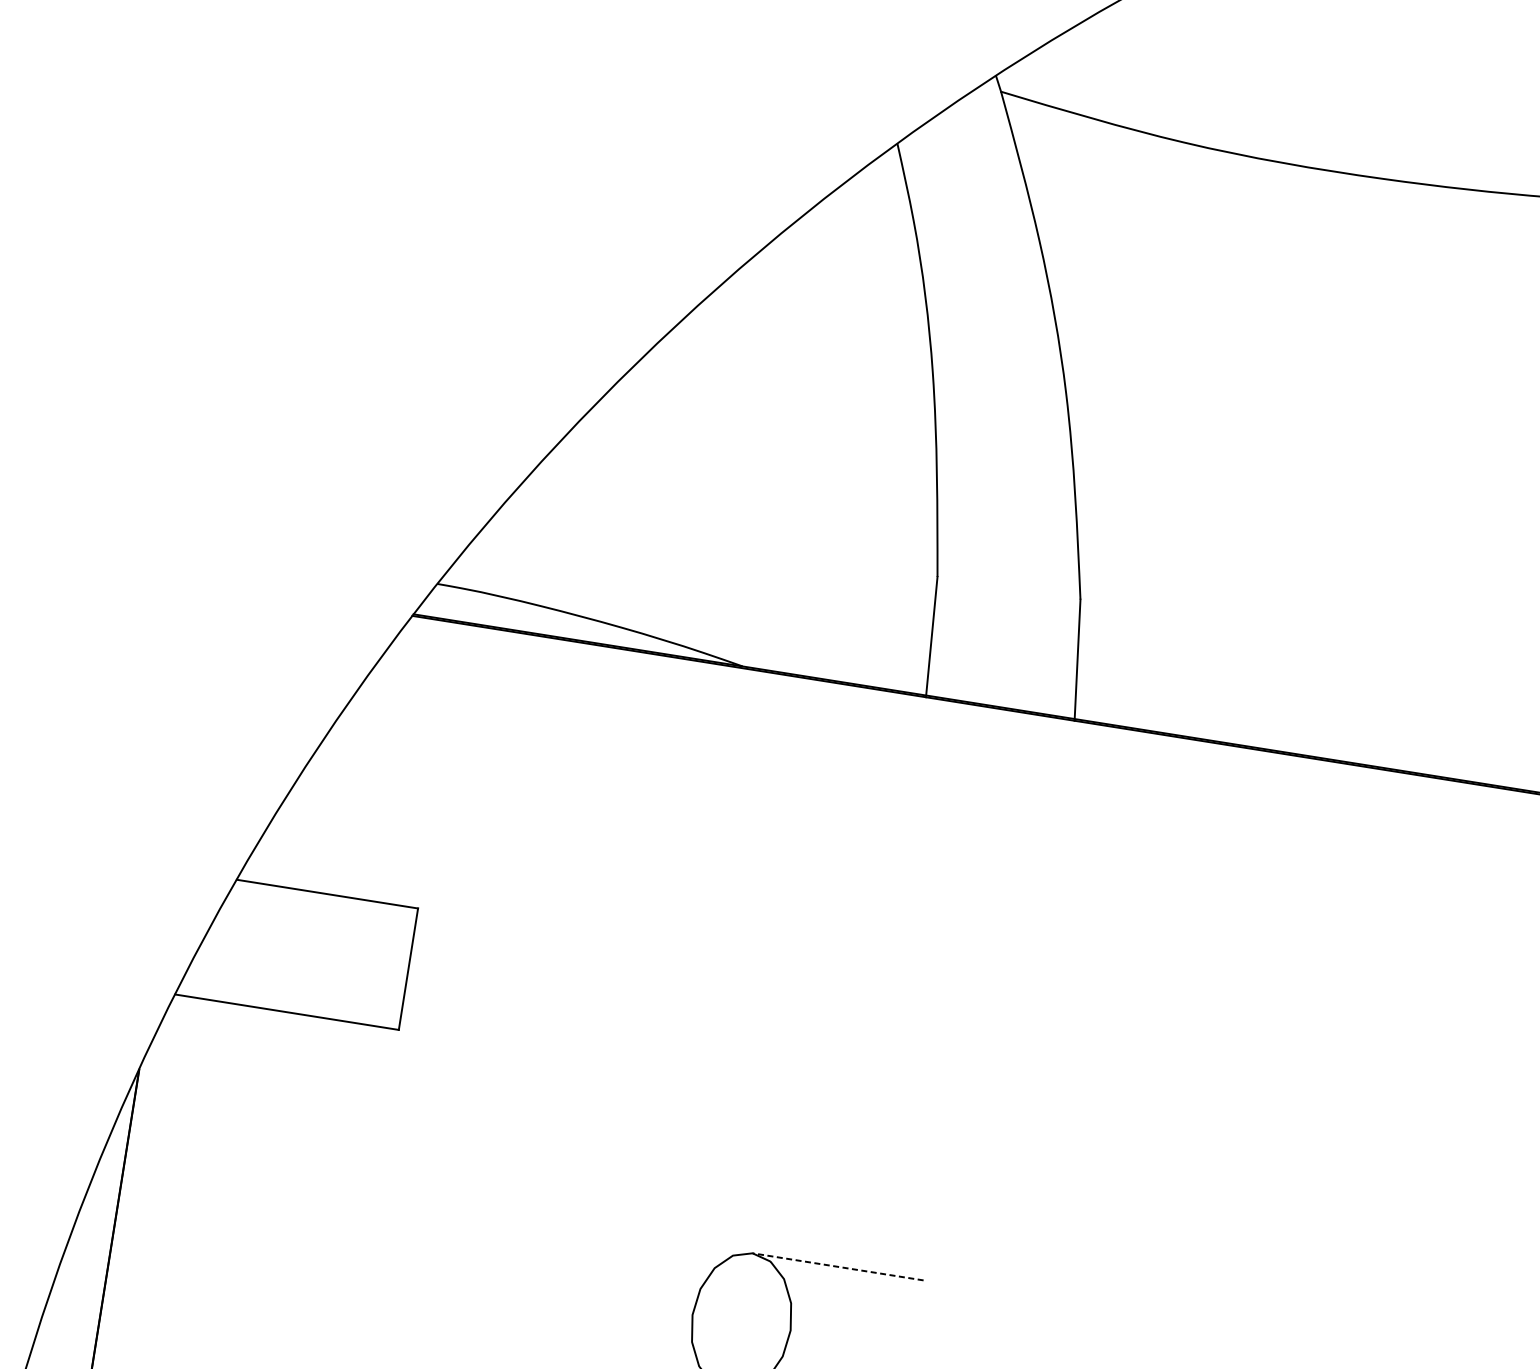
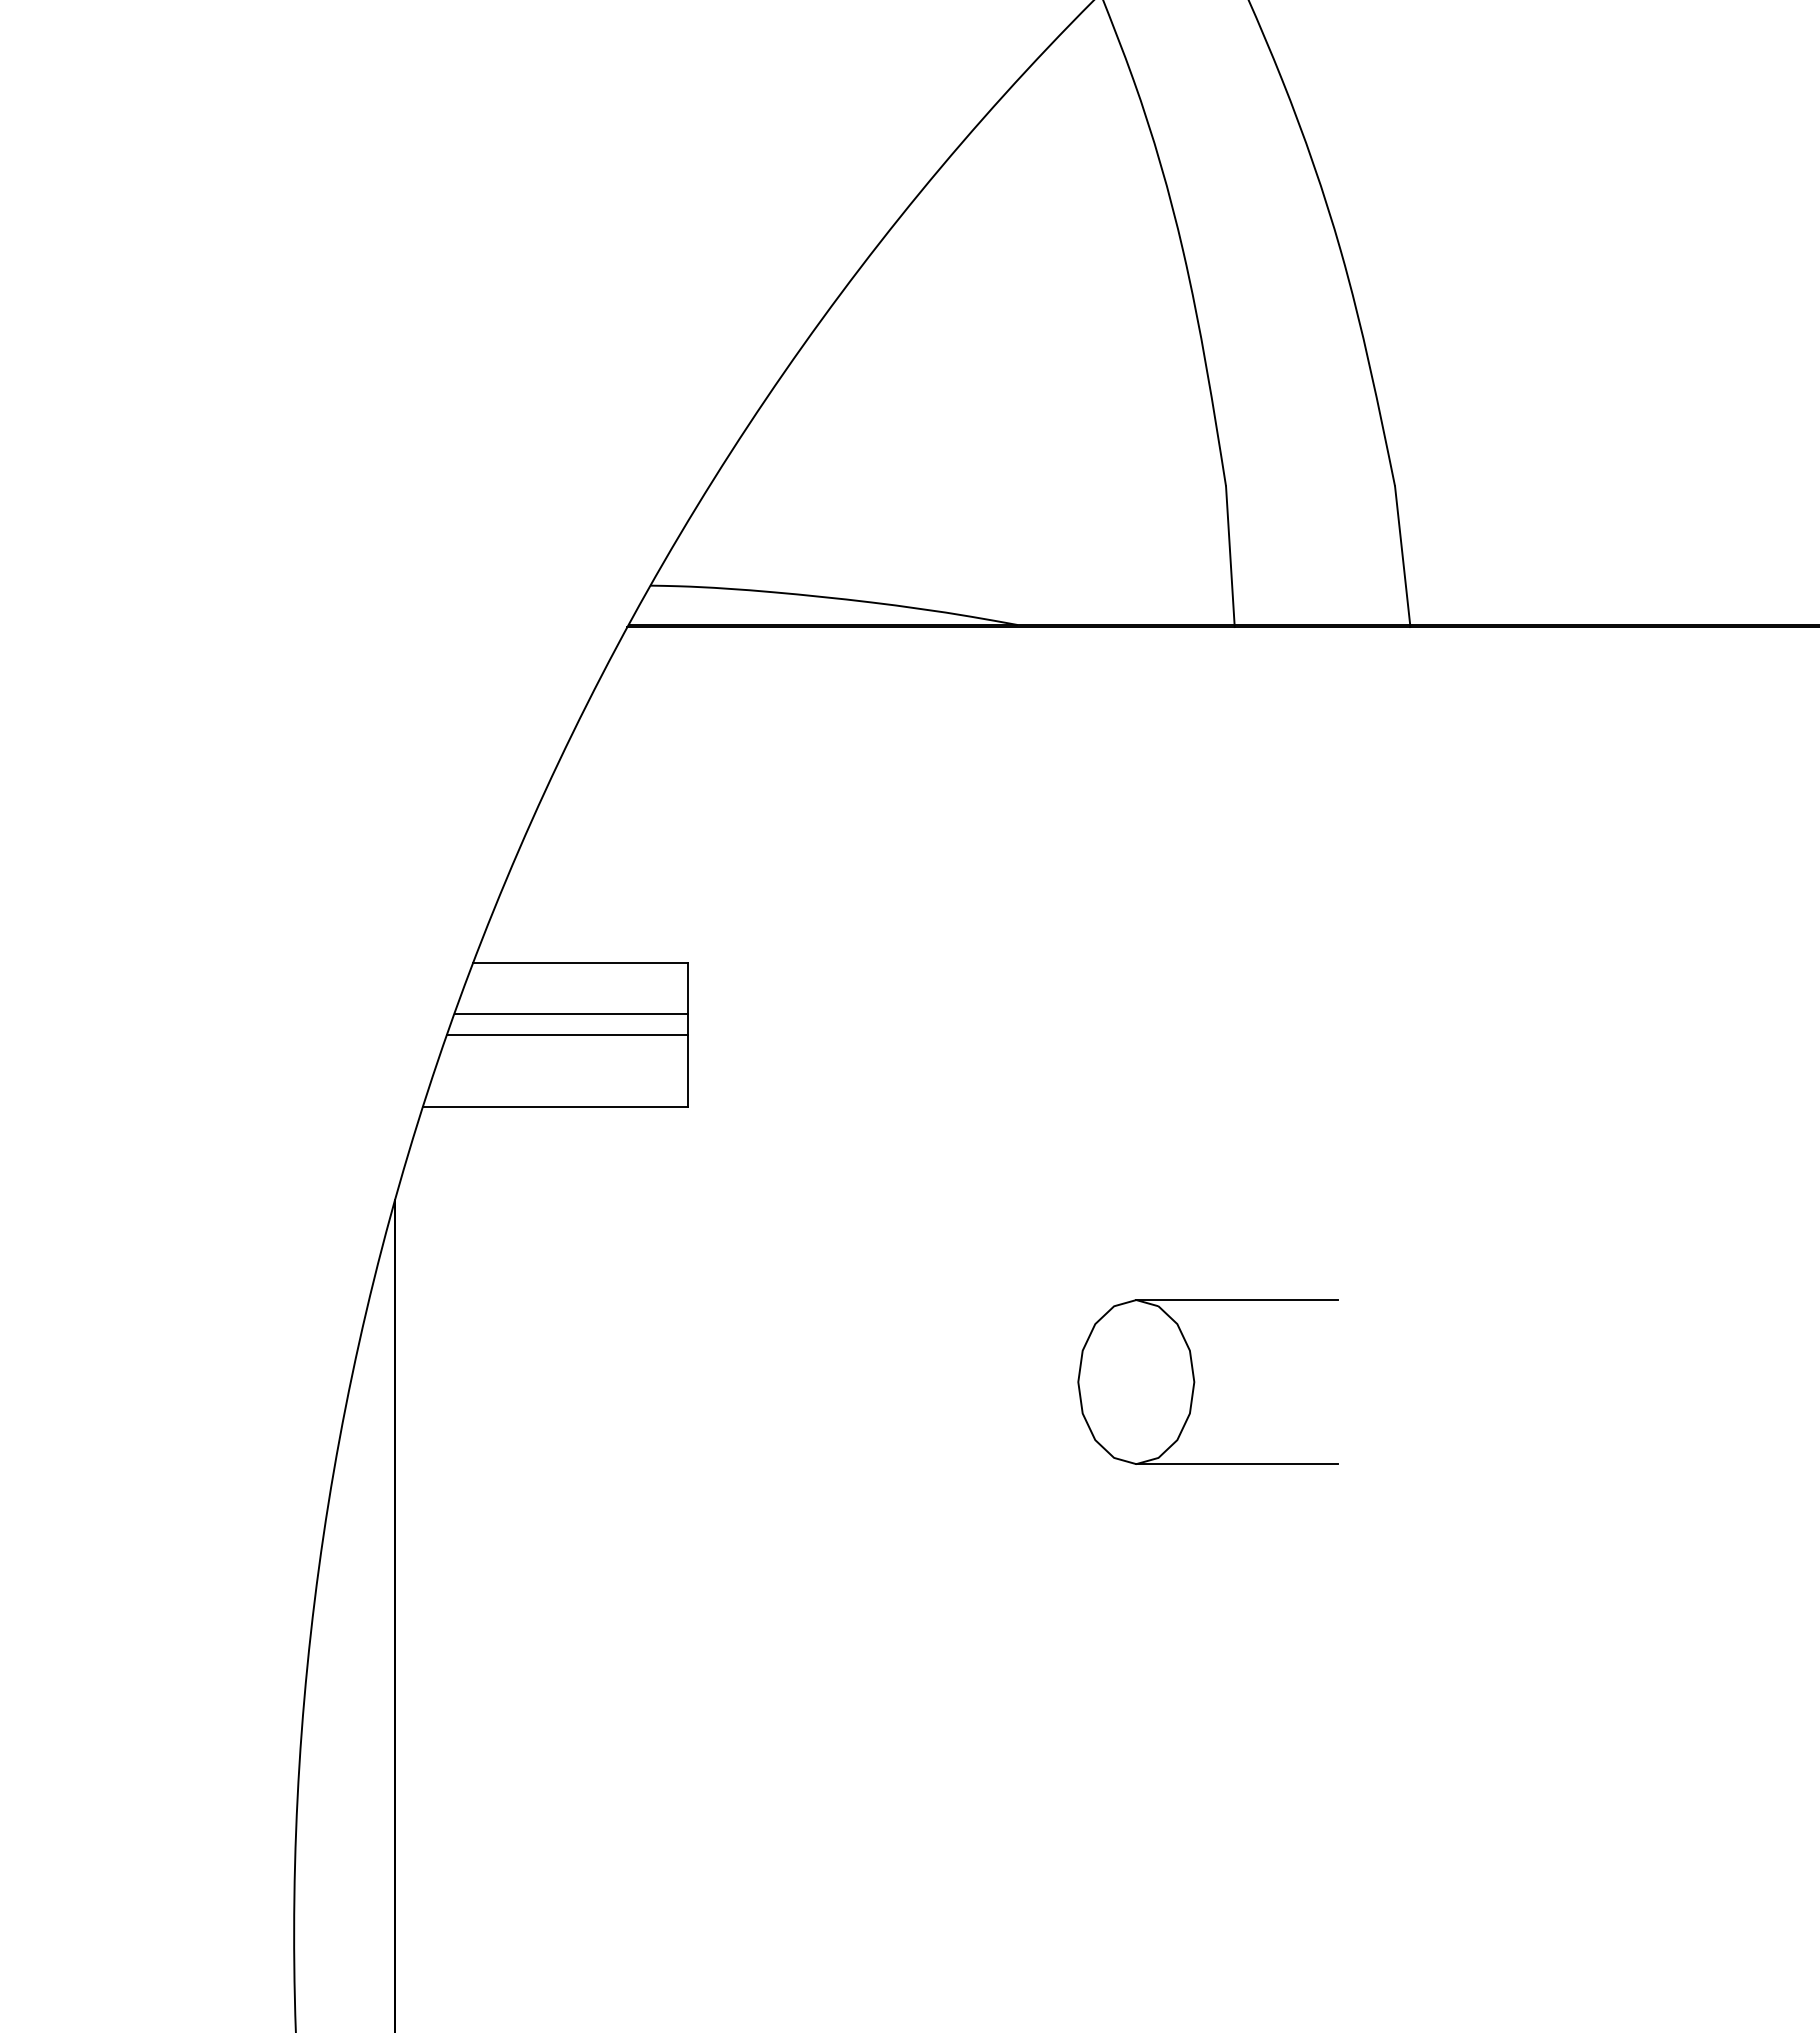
line: (312, 935) -> (570, 1014), added
line: (306, 953) -> (567, 1035), added
line: (837, 1267) -> (1236, 1300), dashed -> solid

